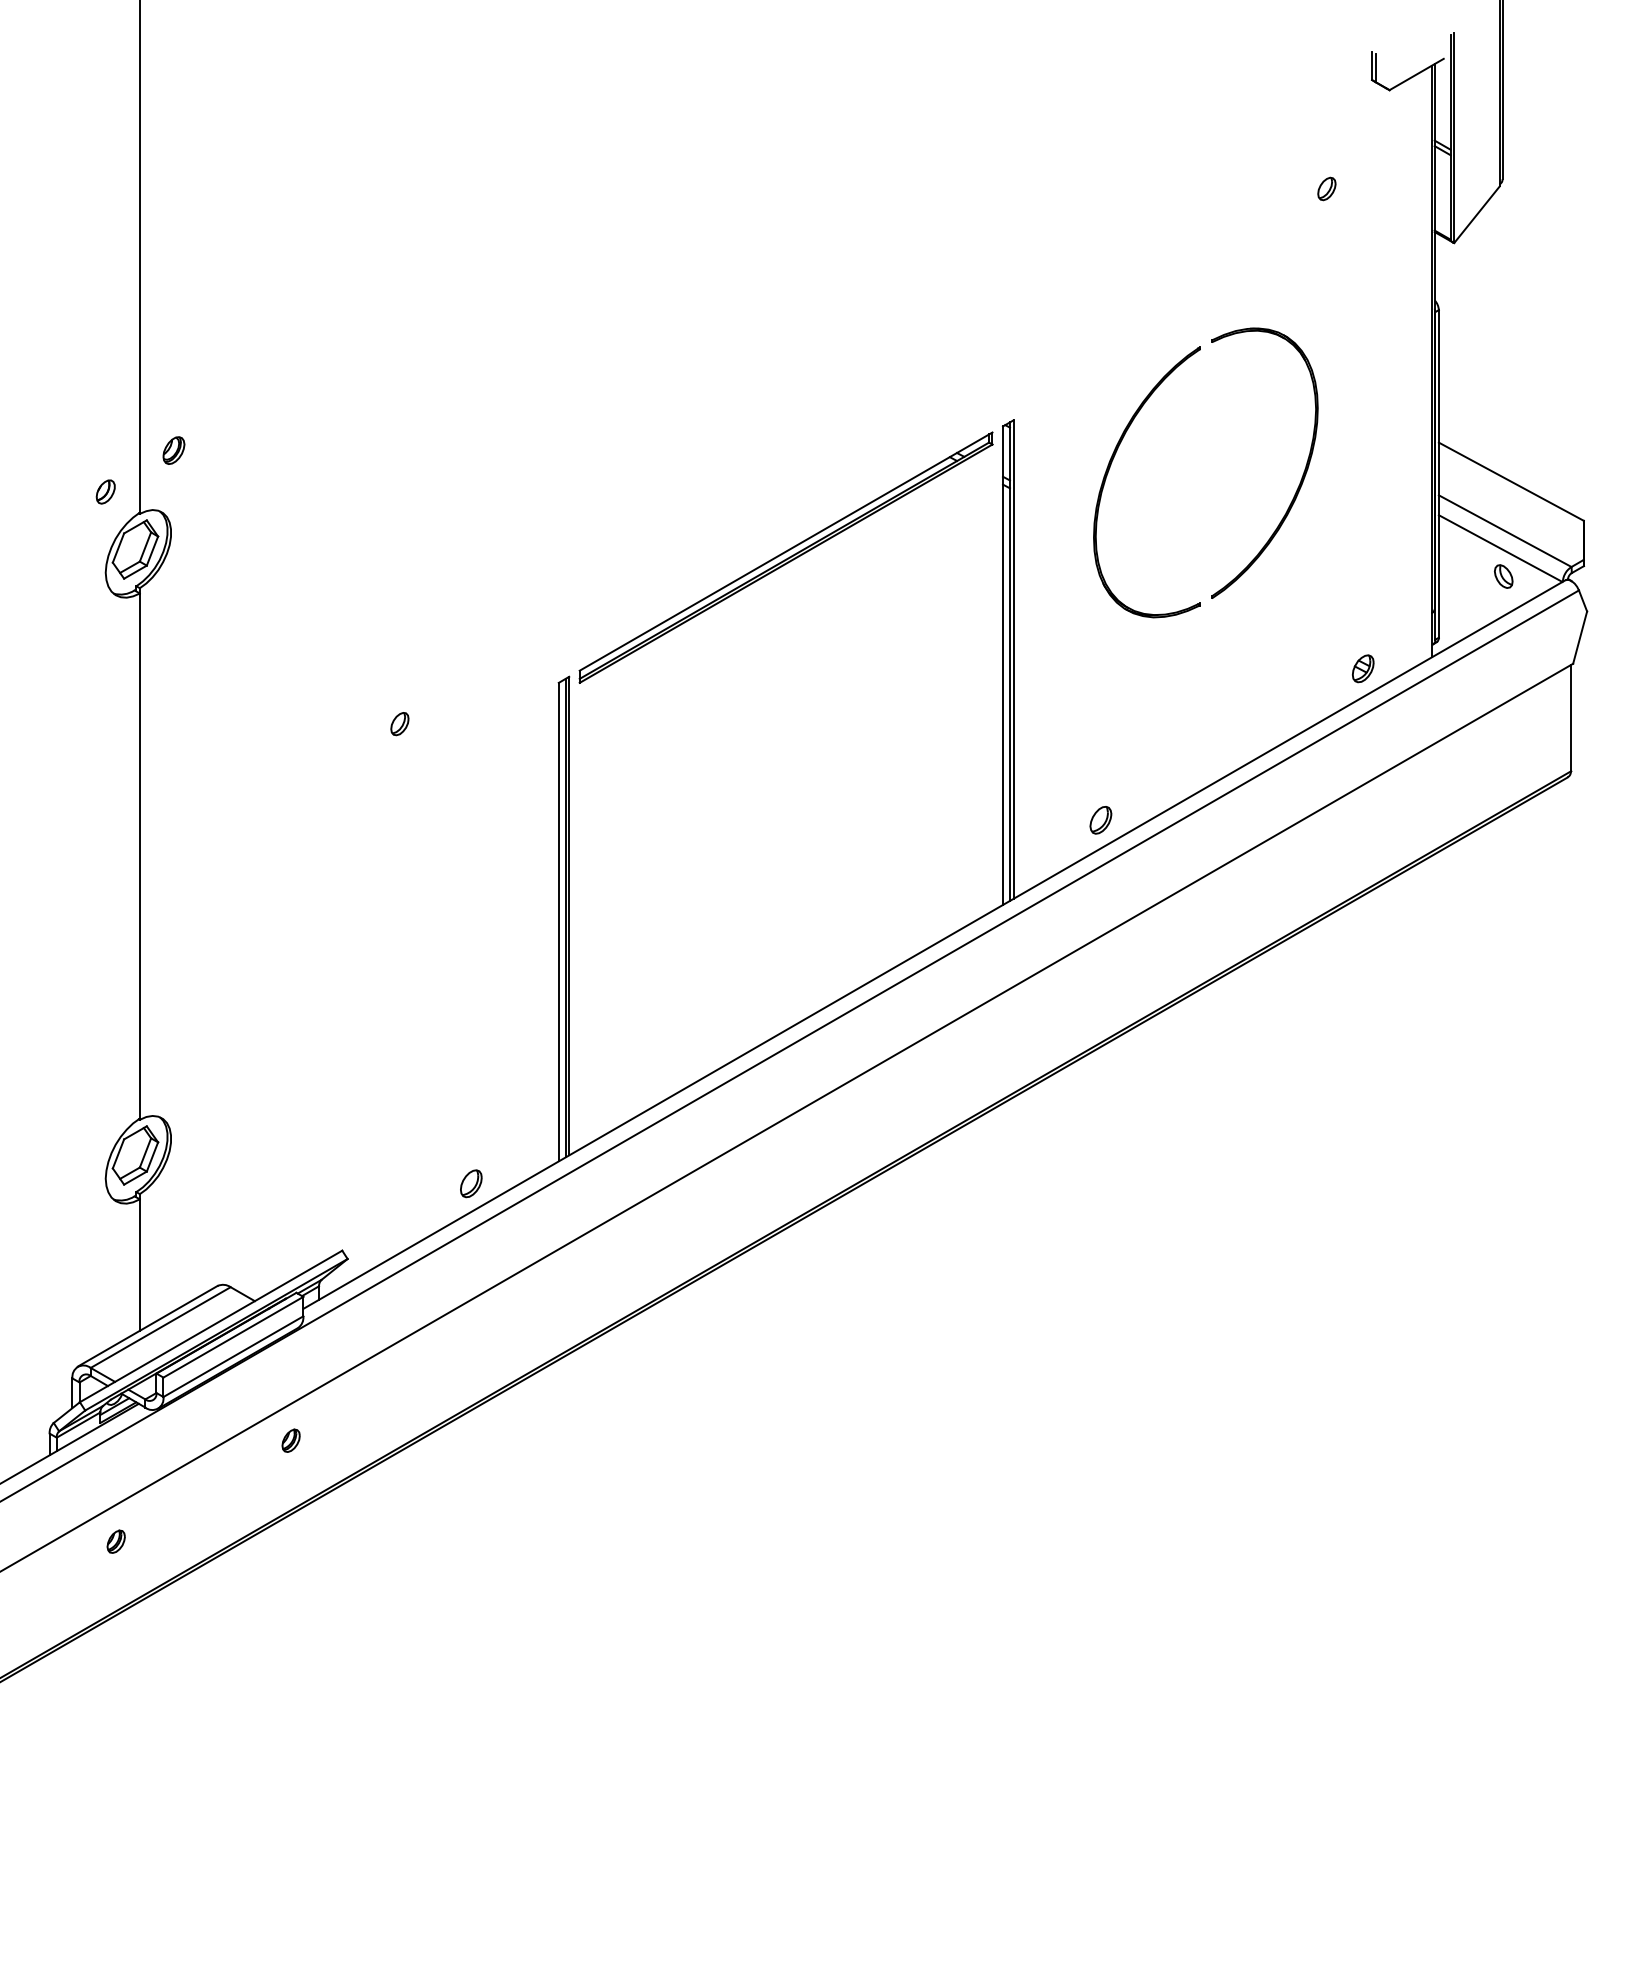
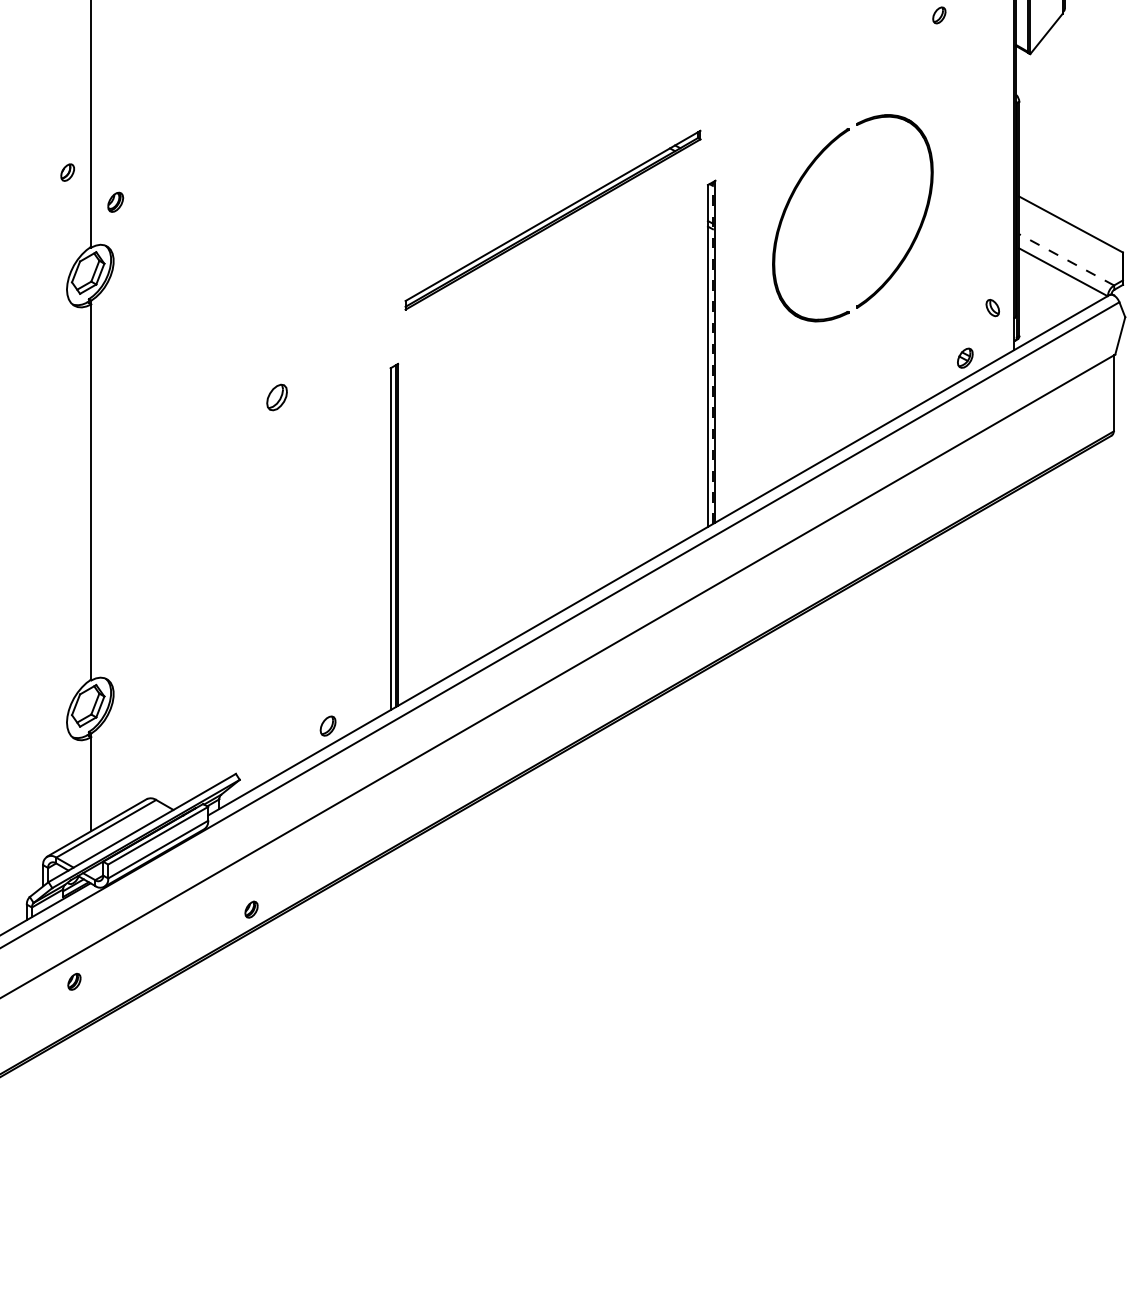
part: (105, 491) -> (67, 172), moved
line: (1504, 530) -> (1066, 259), solid -> dashed
part: (785, 557) -> (552, 220), moved
part: (1503, 576) -> (992, 307), moved
line: (1009, 661) -> (712, 353), solid -> dashed
part: (399, 724) -> (276, 398), size x1.6
part: (1100, 820) -> (777, 466), removed
part: (290, 1440) -> (251, 909), moved

